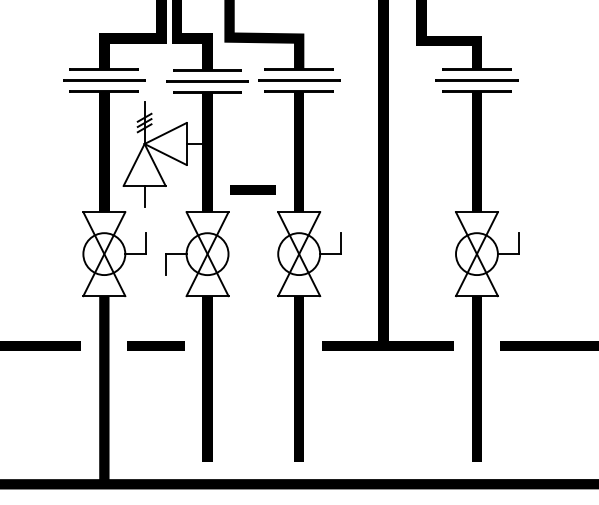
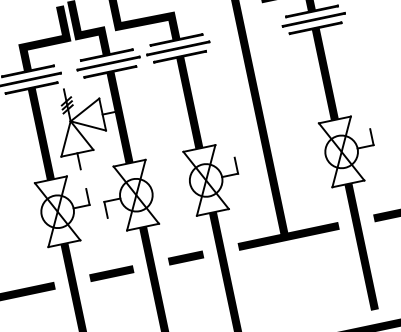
line: (252, 189) -> (185, 257), moved

